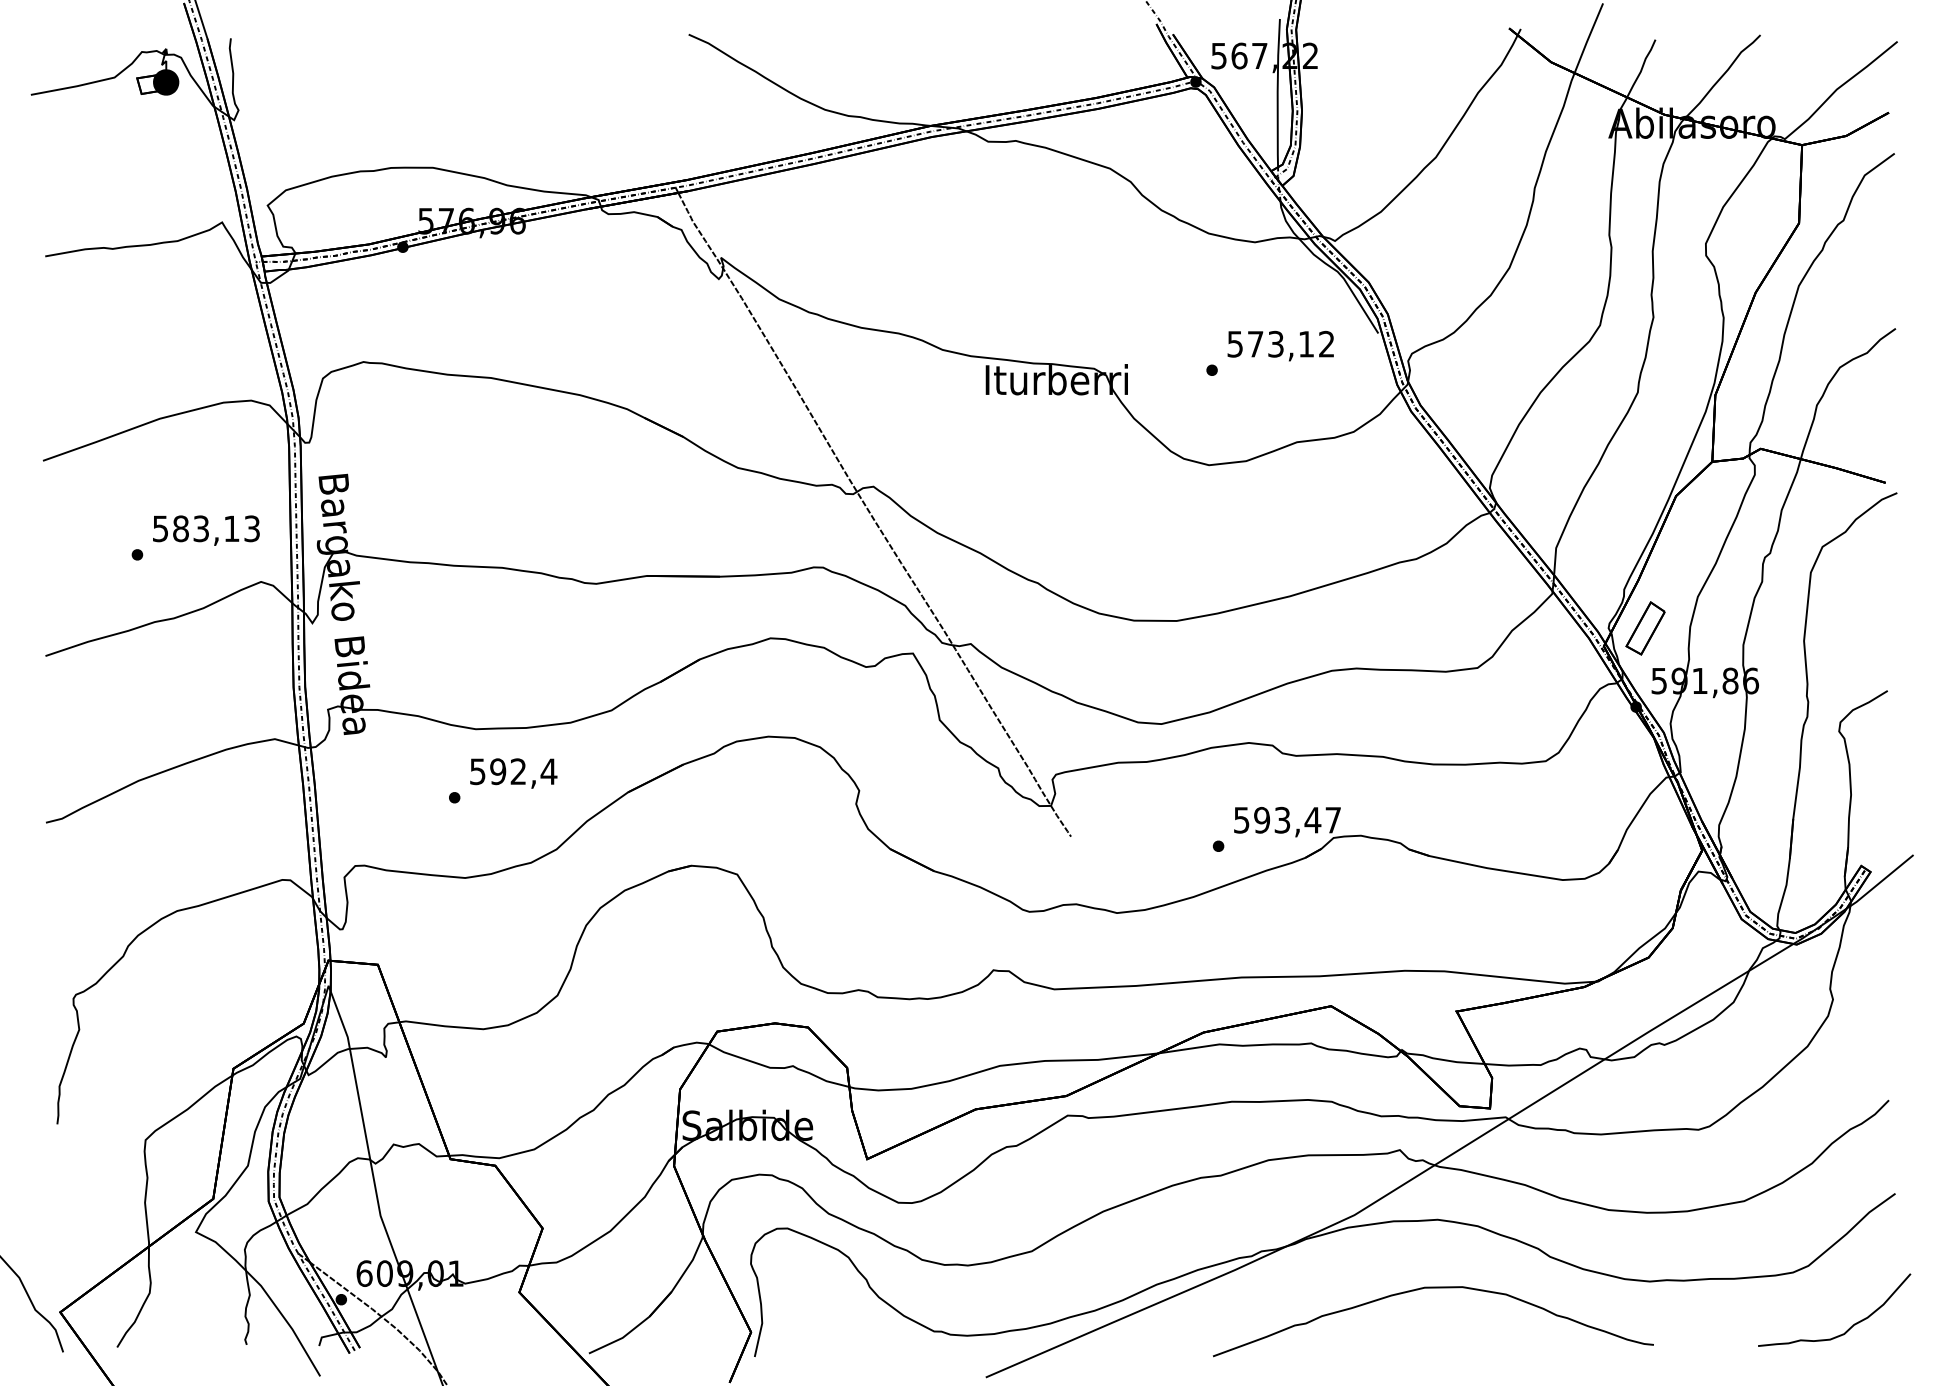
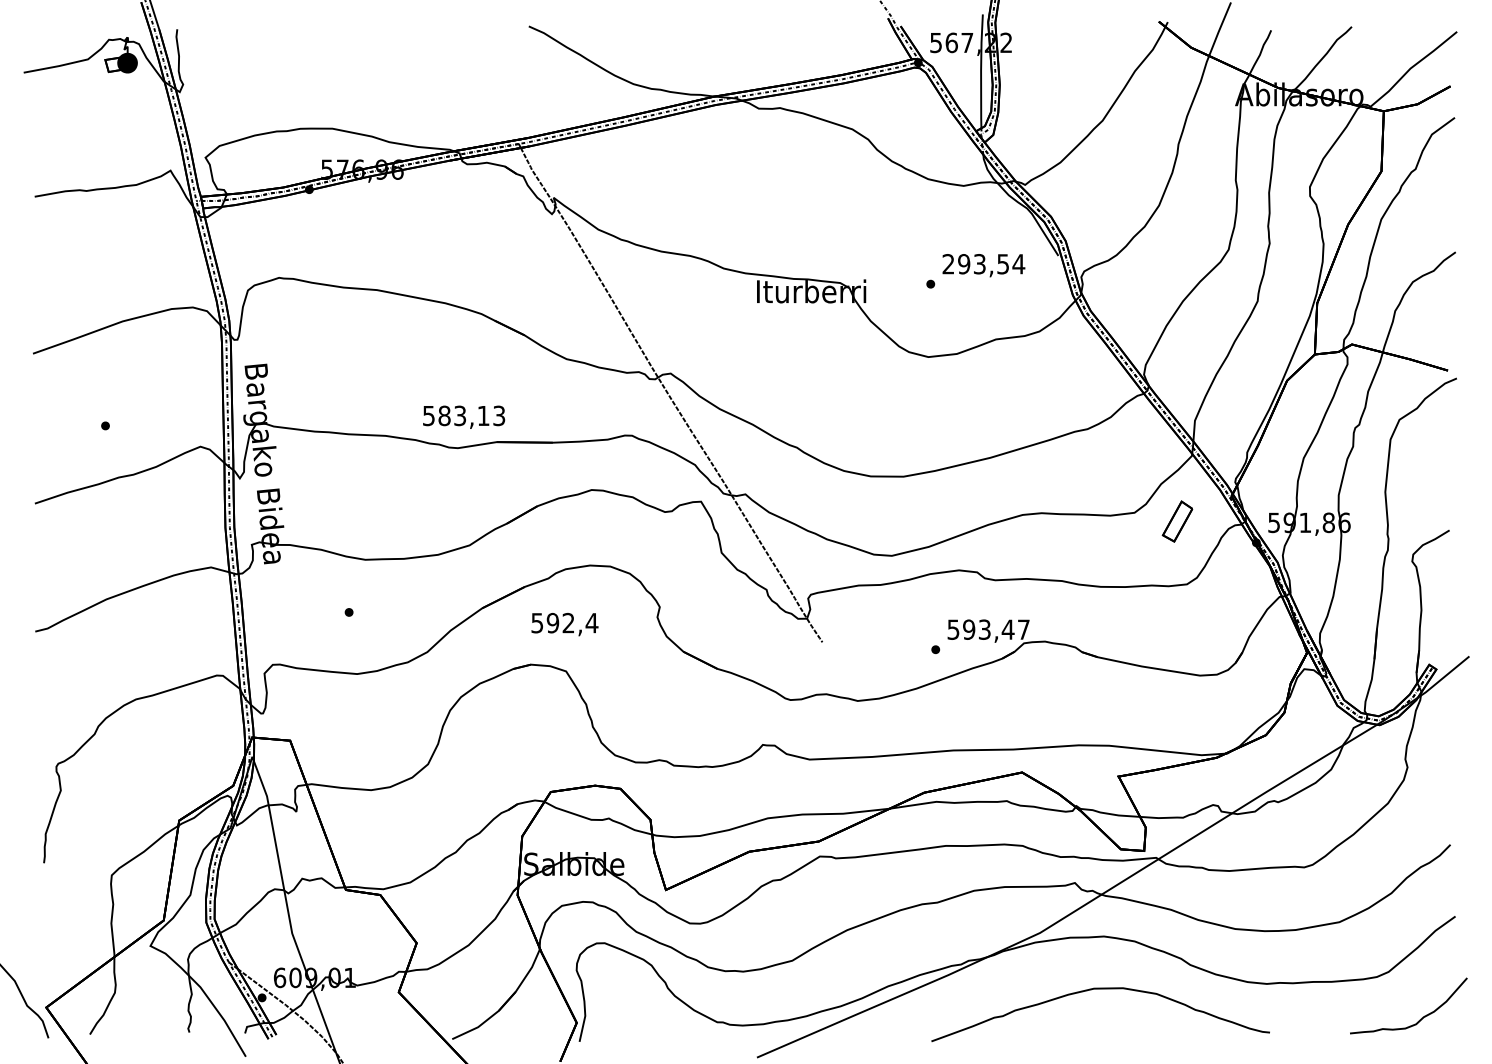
text: (1281, 343) -> (984, 263), 573,12 -> 293,54
text: (206, 530) -> (464, 417), moved
part: (1645, 628) -> (1177, 521), moved
text: (513, 773) -> (564, 624), moved

